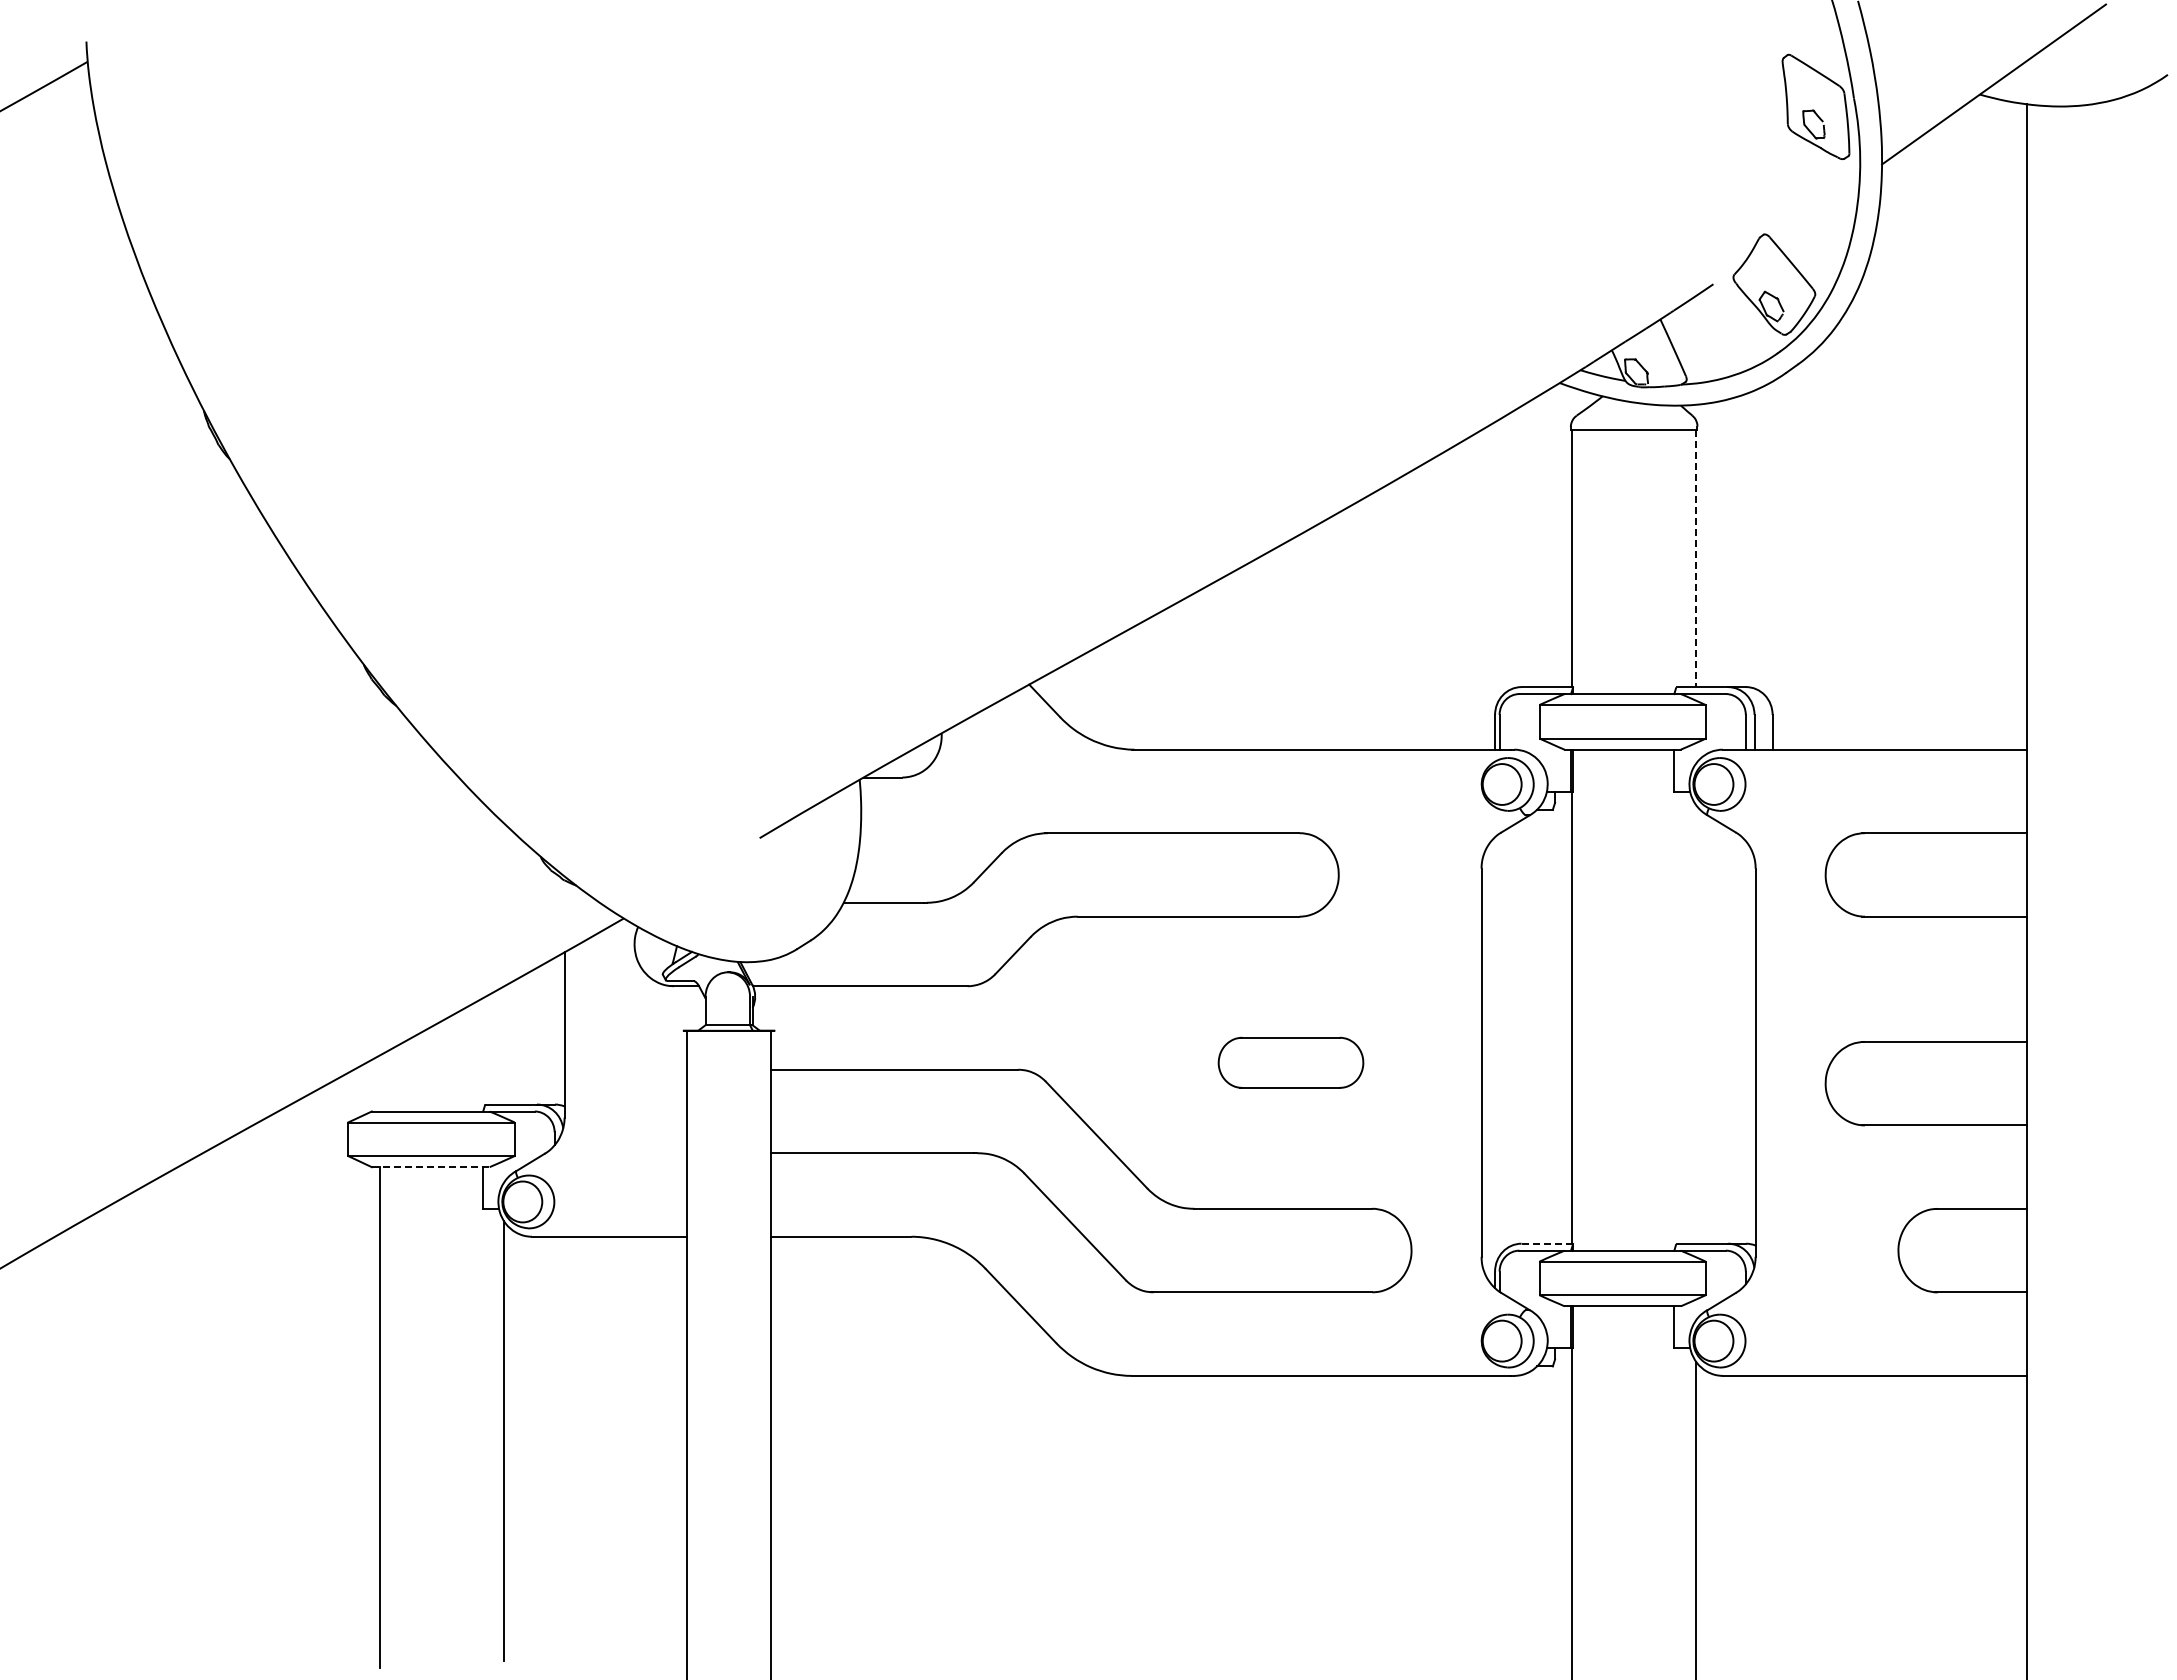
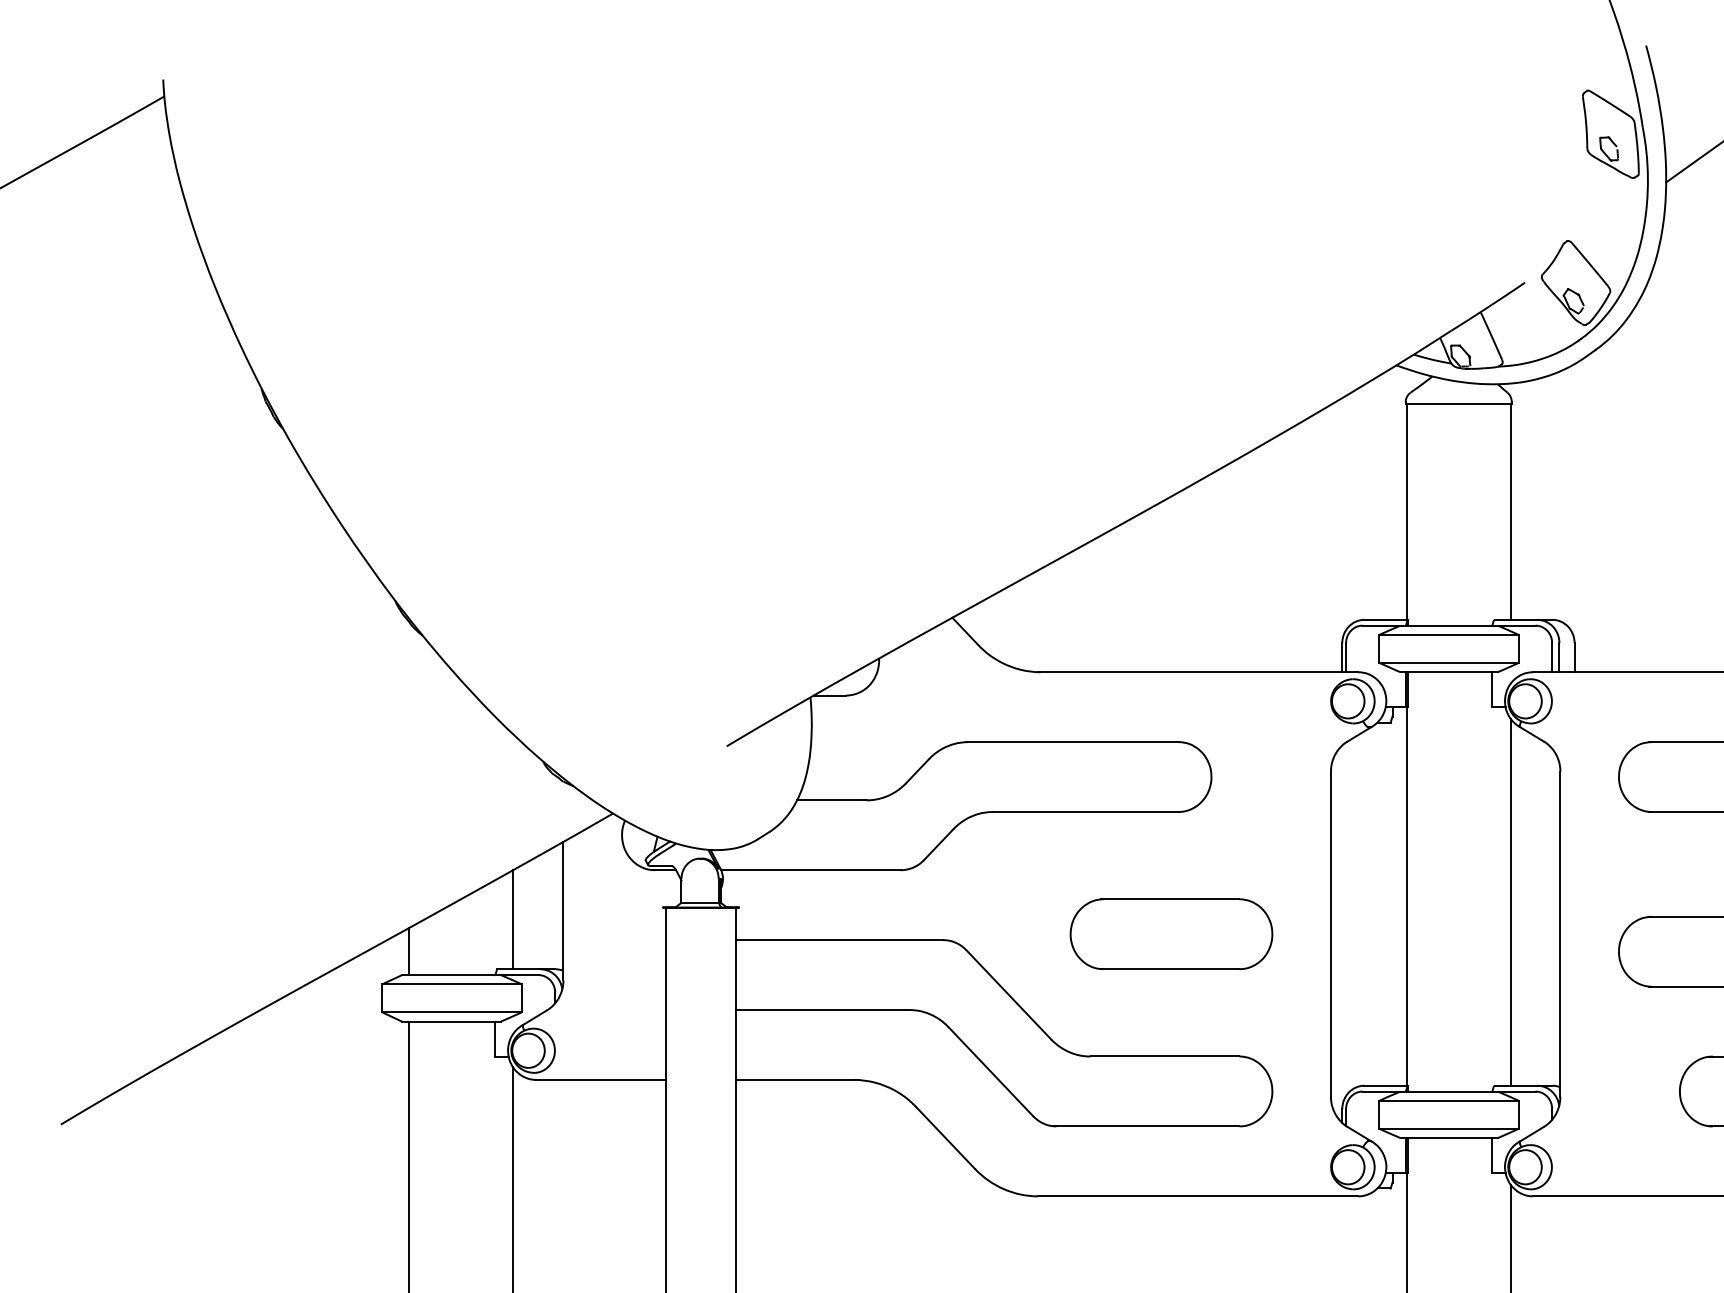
line: (1696, 558) -> (1510, 512), dashed -> solid
line: (1696, 1024) -> (1510, 902), added
line: (504, 1045) -> (513, 919), added
part: (1290, 1062) -> (1171, 934), size x1.67
line: (380, 1083) -> (409, 951), added
line: (430, 1167) -> (451, 1021), dashed -> solid
line: (1547, 1243) -> (1386, 1085), dashed -> solid

